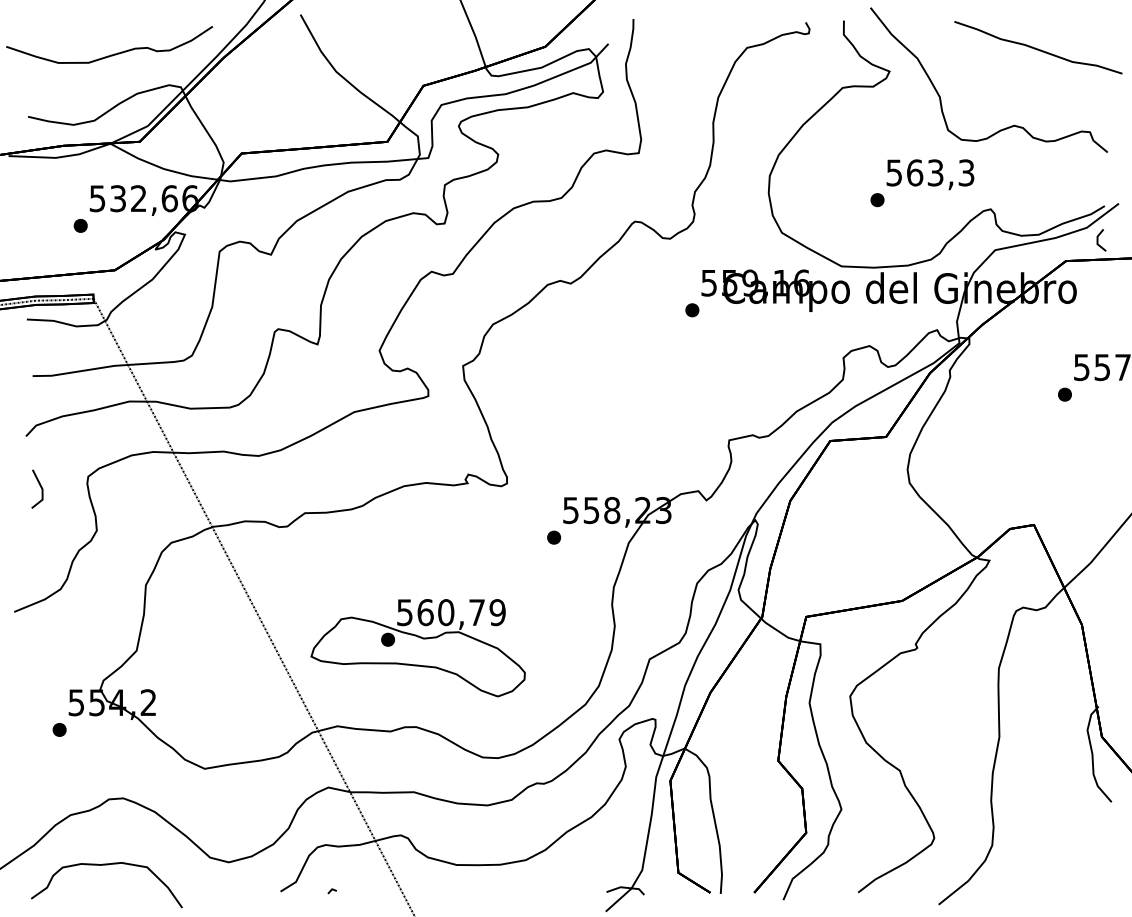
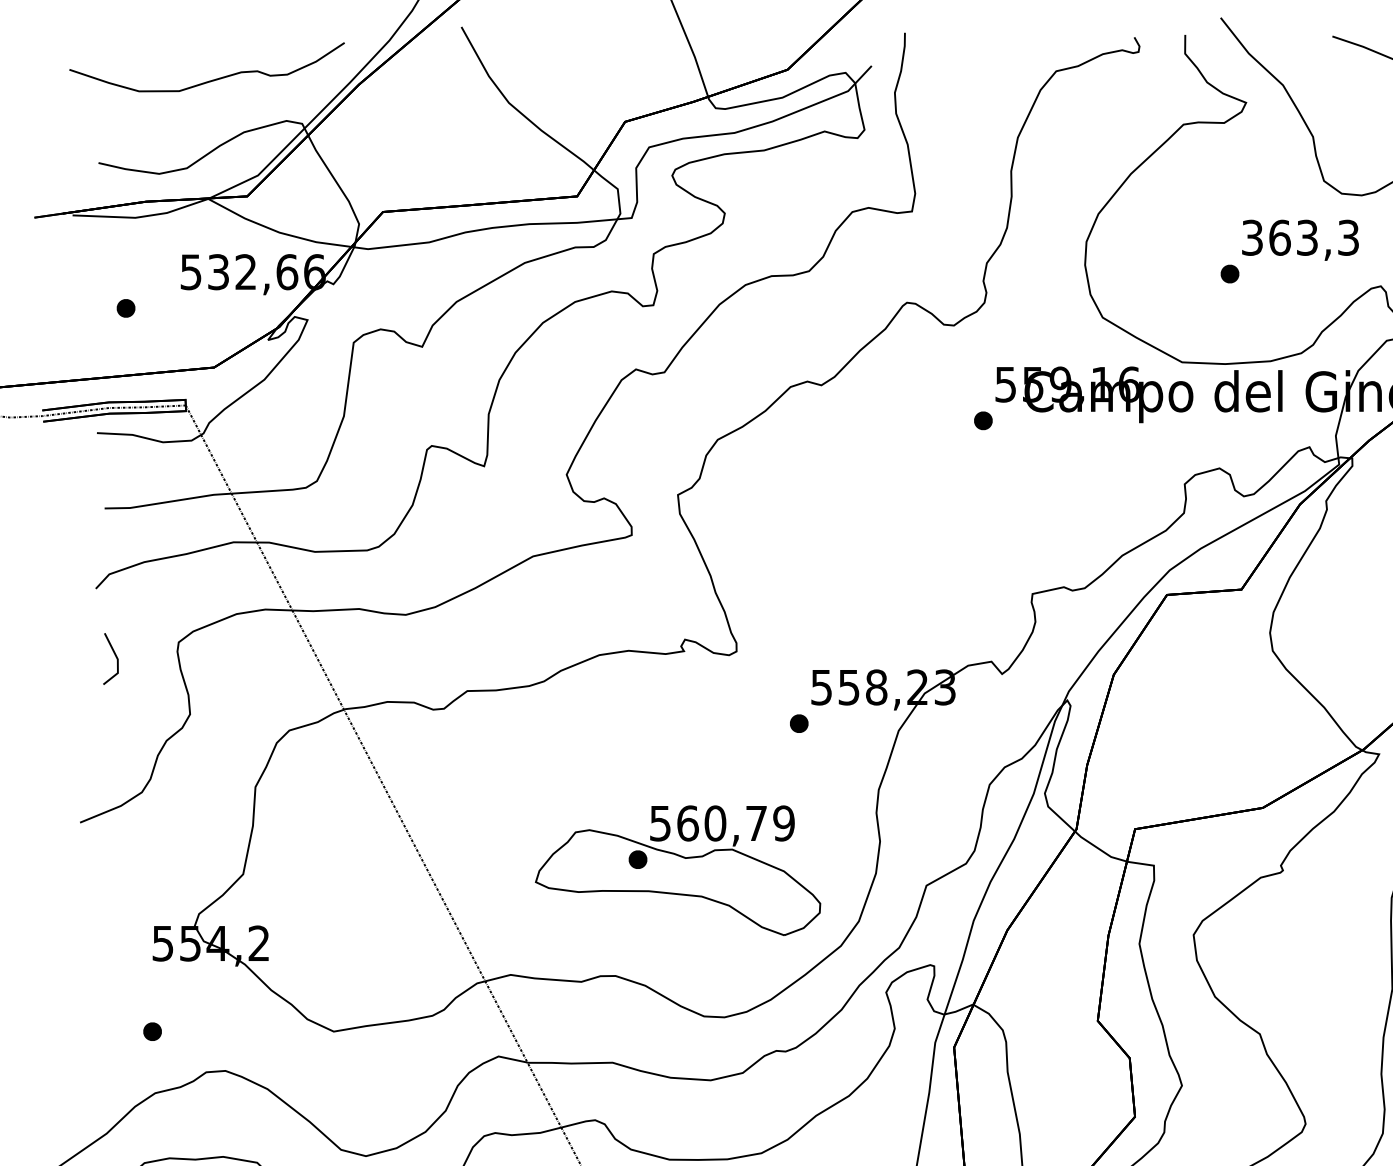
text: (894, 172) -> (1252, 237), 563,3 -> 363,3
part: (80, 225) -> (125, 307), moved
part: (417, 648) -> (677, 871), moved
part: (59, 729) -> (152, 1031), moved

